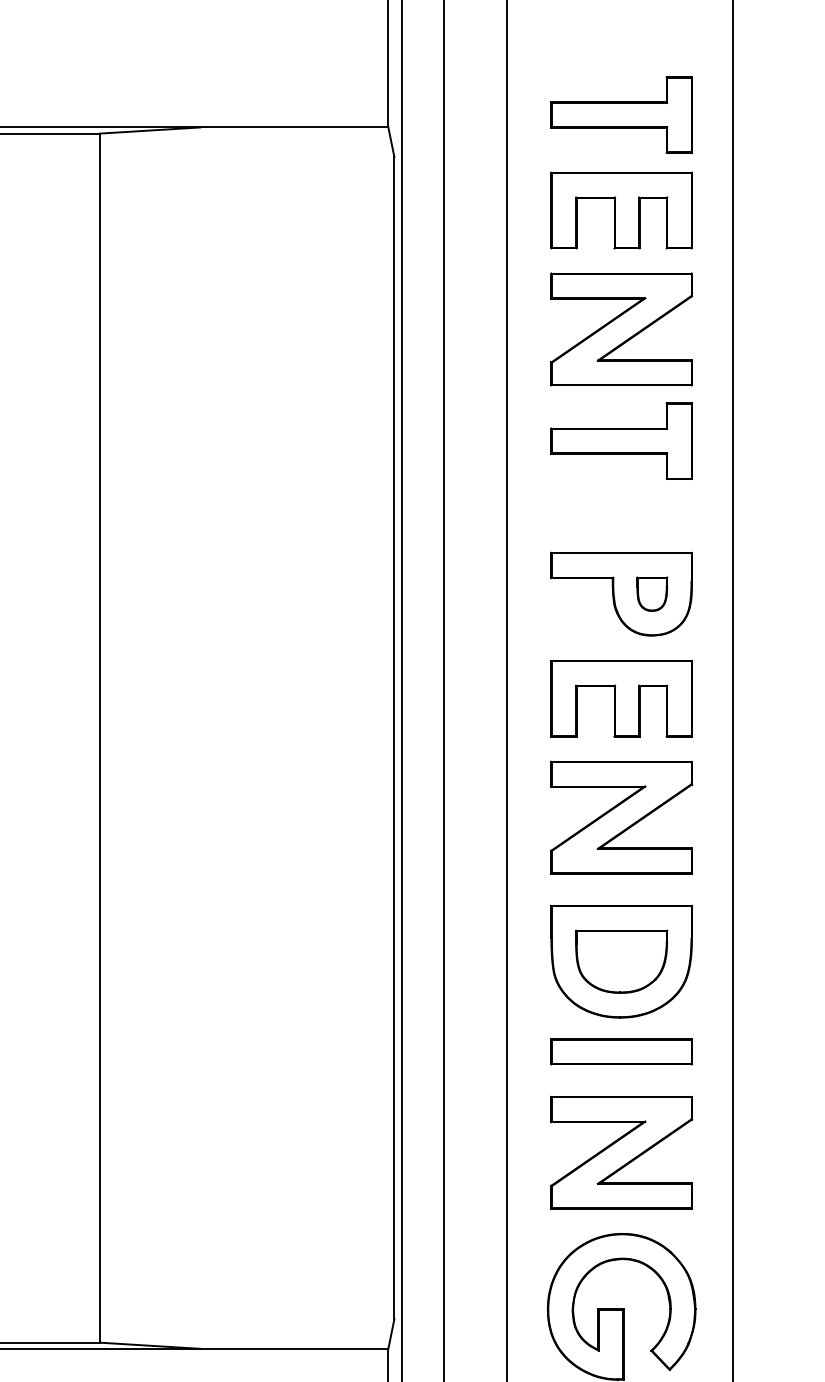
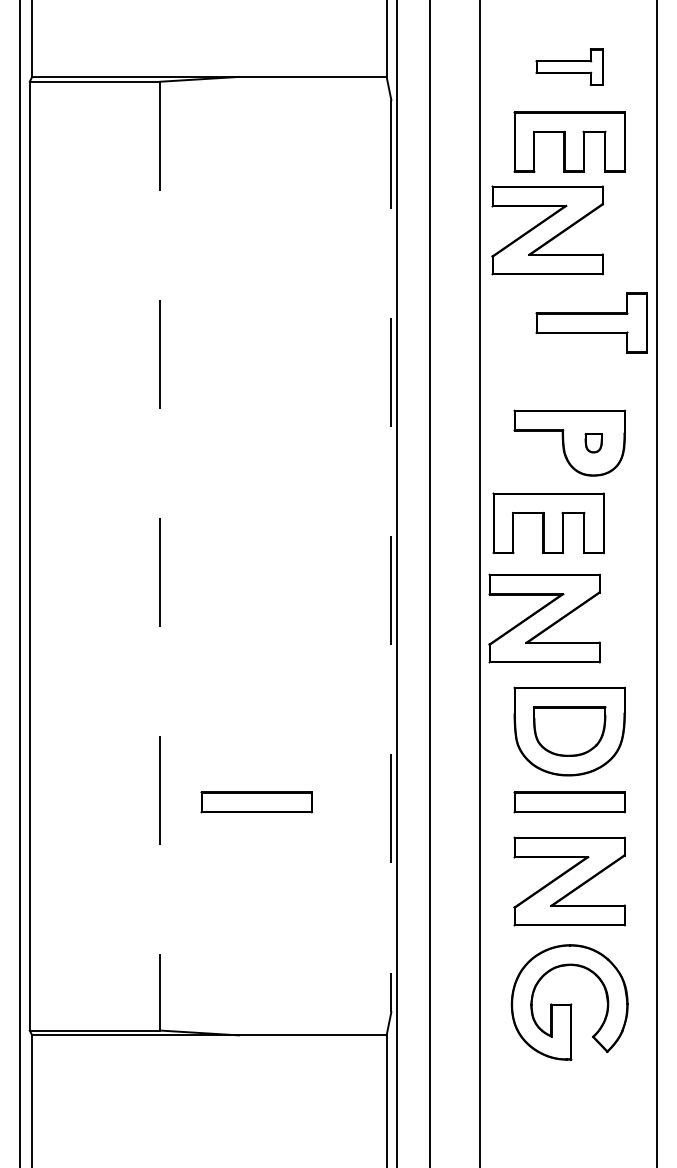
part: (621, 114) -> (569, 66), size x0.6
part: (621, 329) -> (547, 230), moved
part: (621, 440) -> (591, 322), moved
part: (651, 594) -> (593, 443), size x0.7
part: (621, 697) -> (548, 522), moved
line: (100, 738) -> (160, 556), solid -> dashed
line: (394, 738) -> (391, 556), solid -> dashed
part: (621, 817) -> (544, 618), moved
part: (222, 1052) -> (256, 802), added

